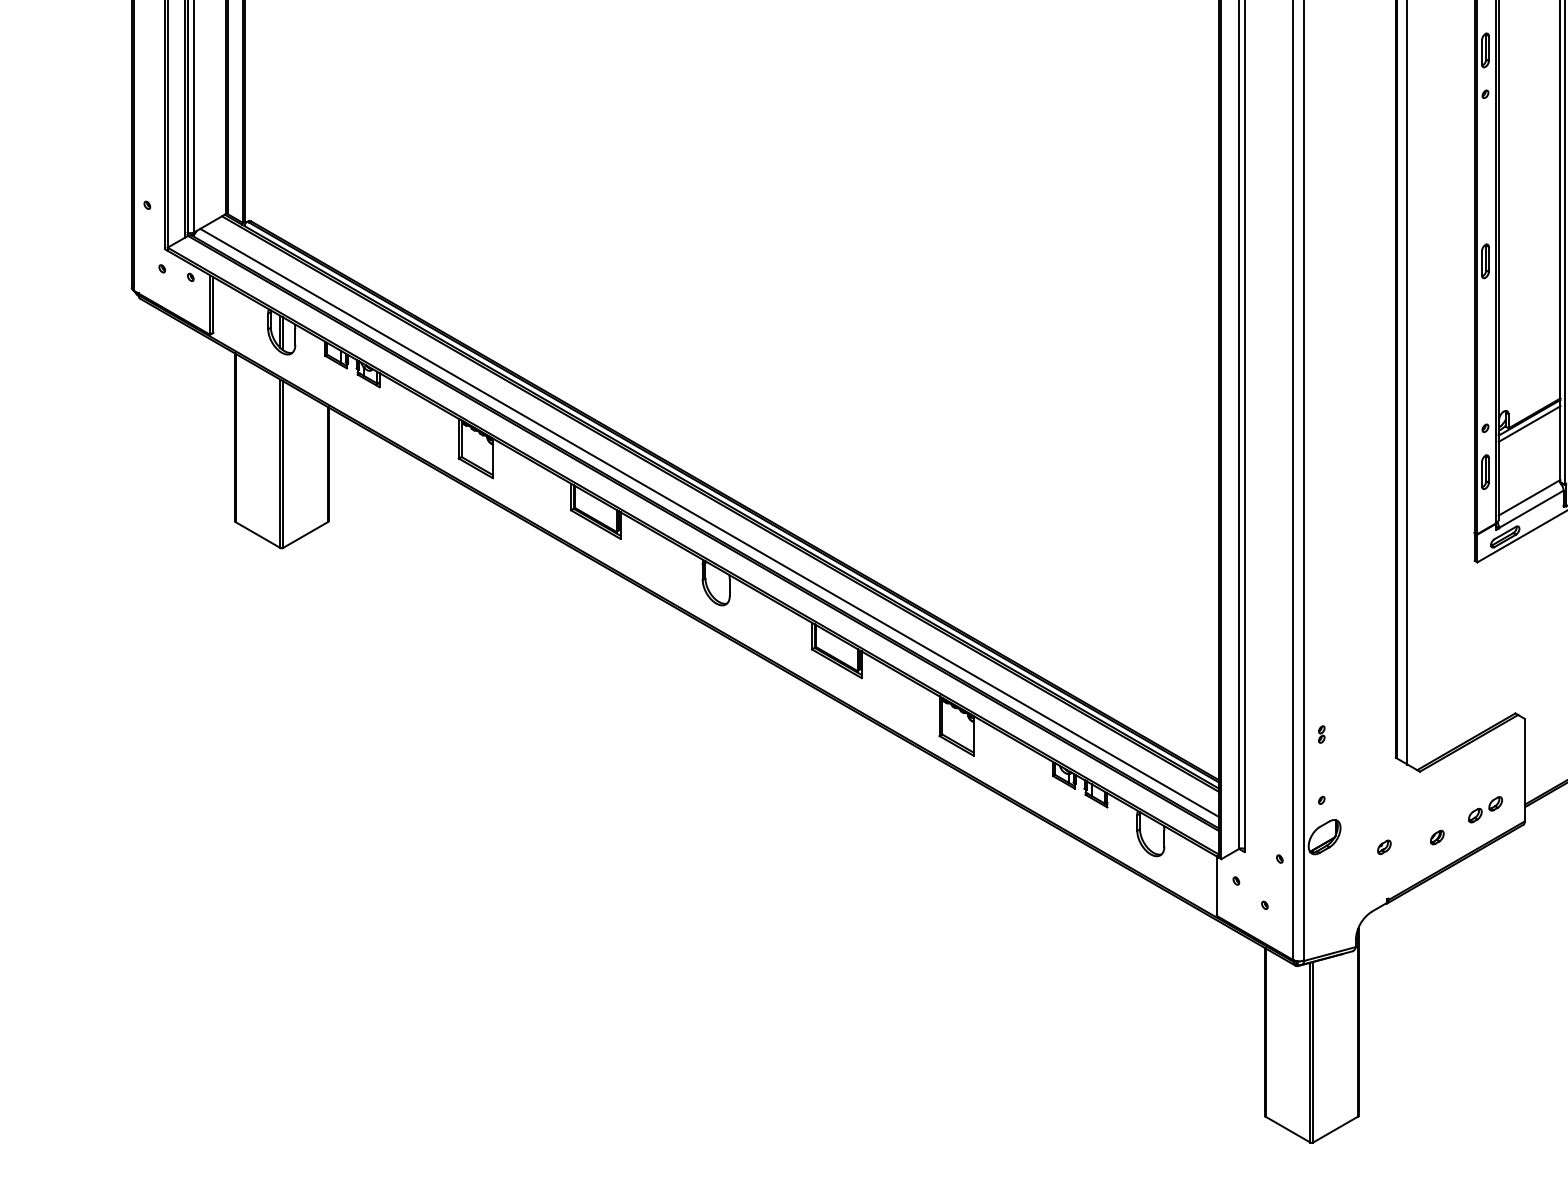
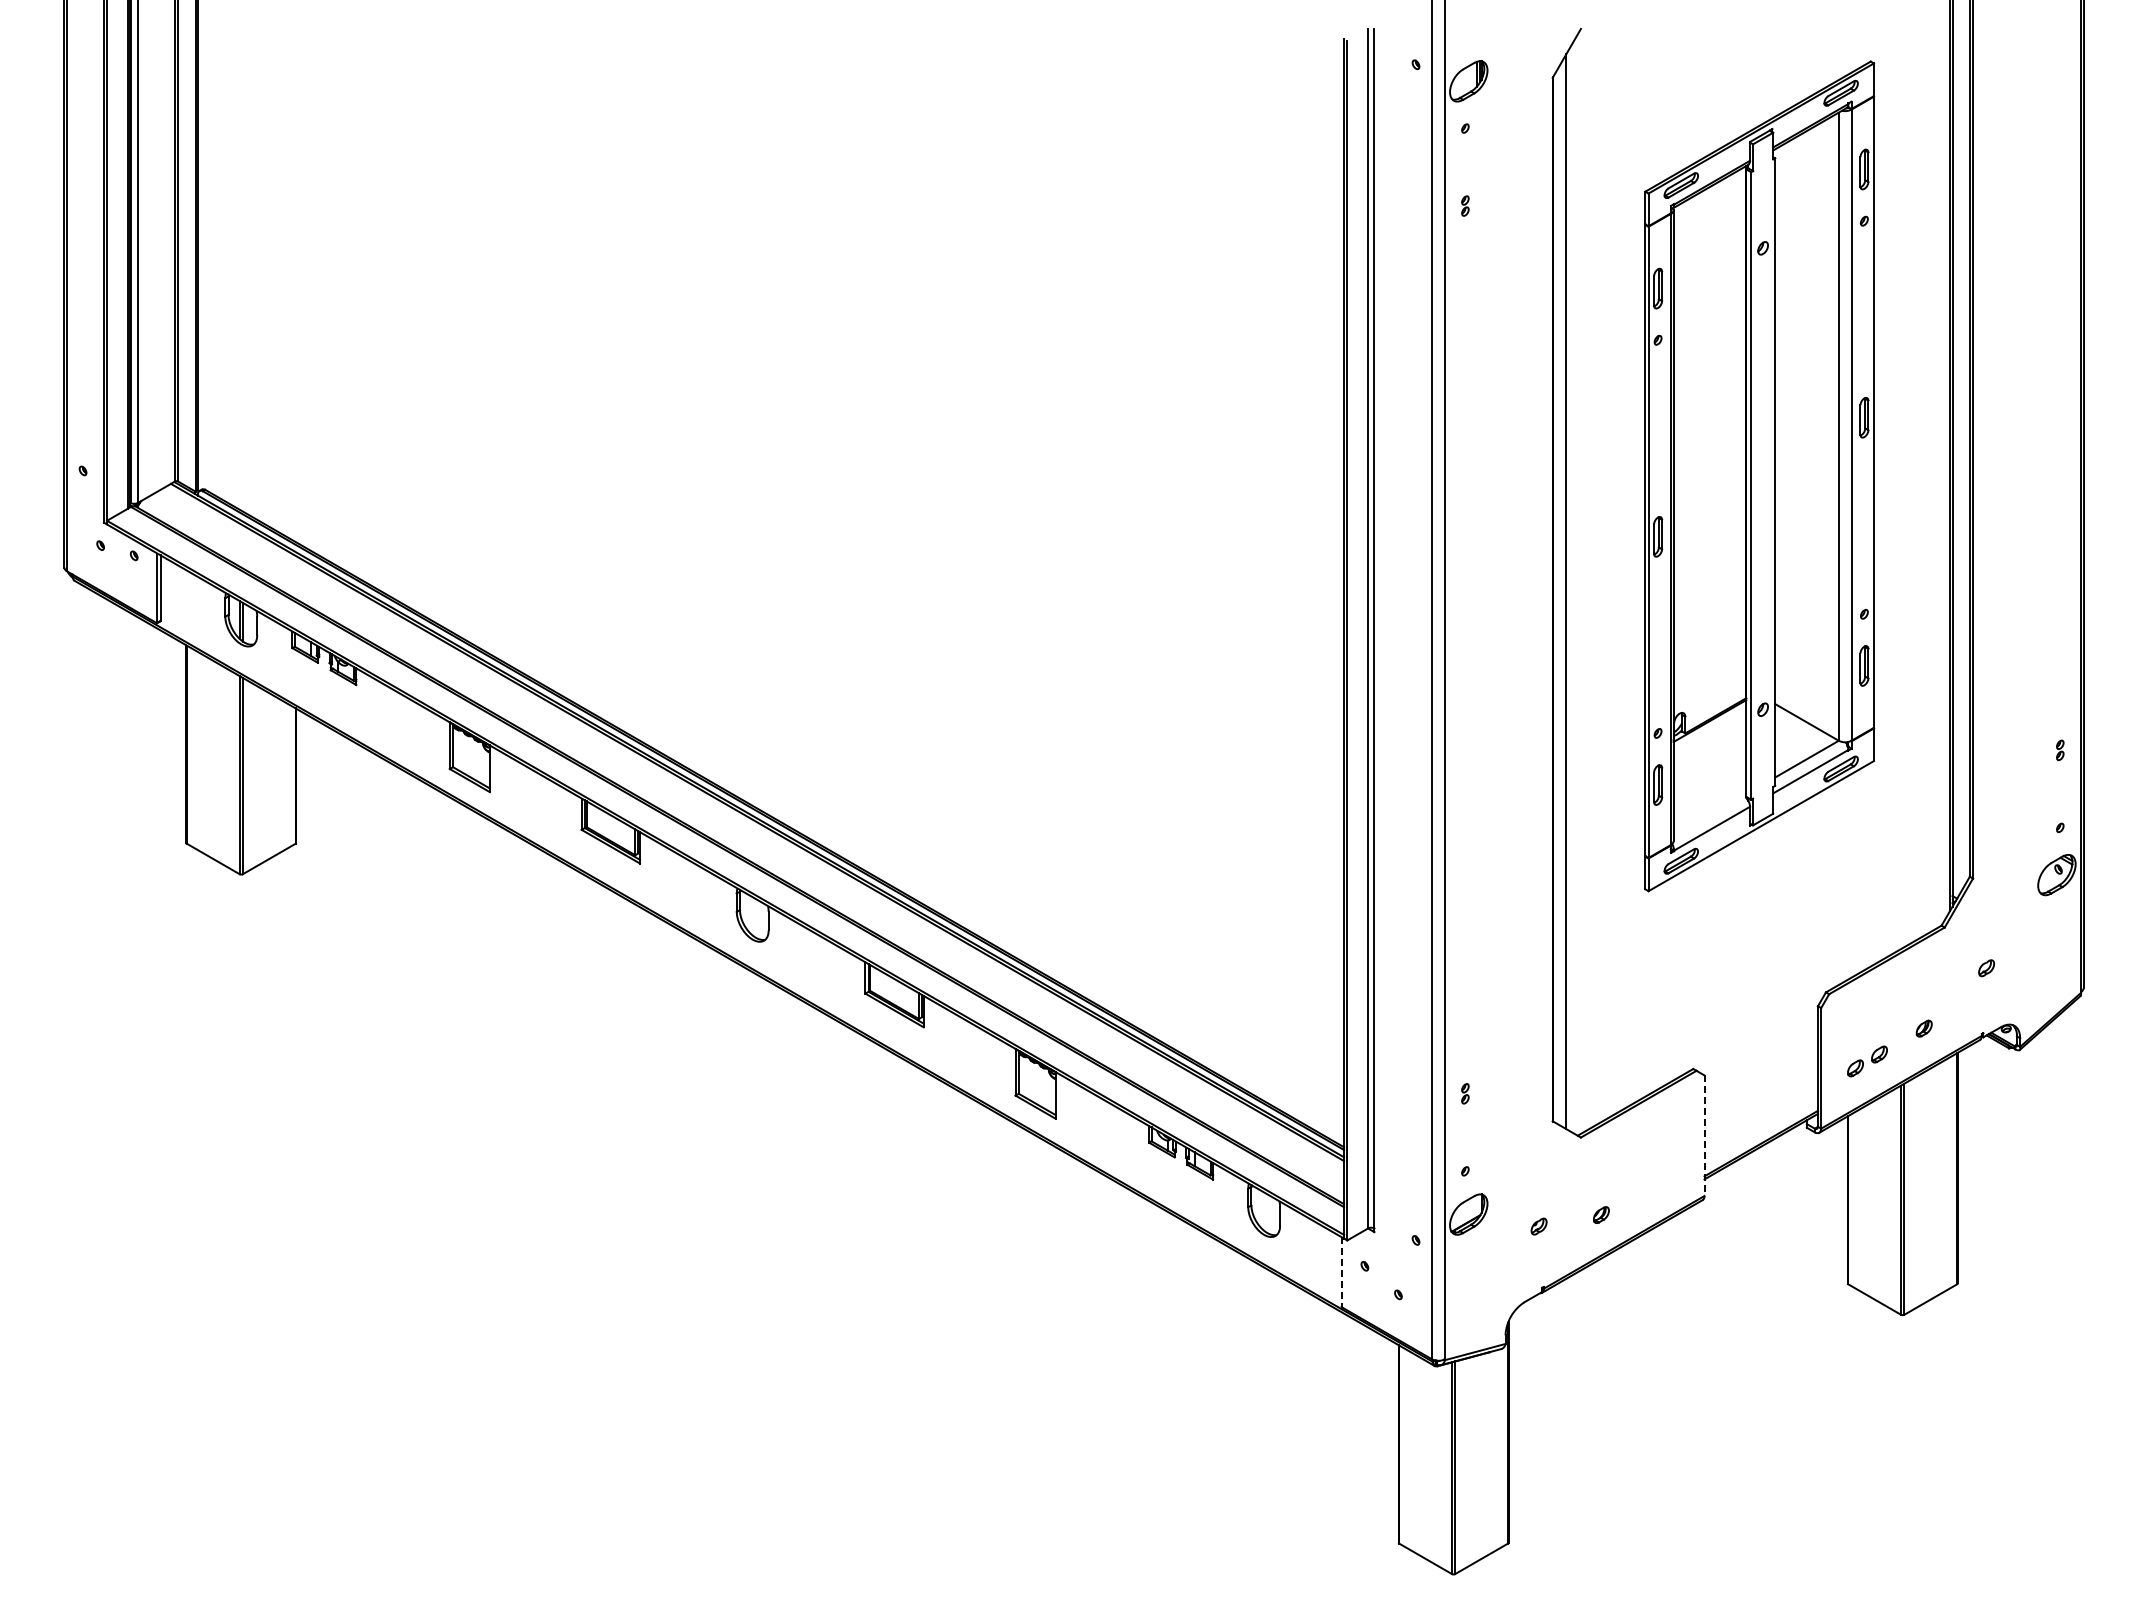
line: (1529, 424) -> (1709, 728), removed
line: (1529, 498) -> (1709, 815), removed
line: (709, 522) -> (744, 844), removed
line: (1524, 770) -> (1704, 1136), solid -> dashed
part: (1484, 809) -> (1657, 1182), removed
line: (1216, 885) -> (1341, 1271), solid -> dashed

